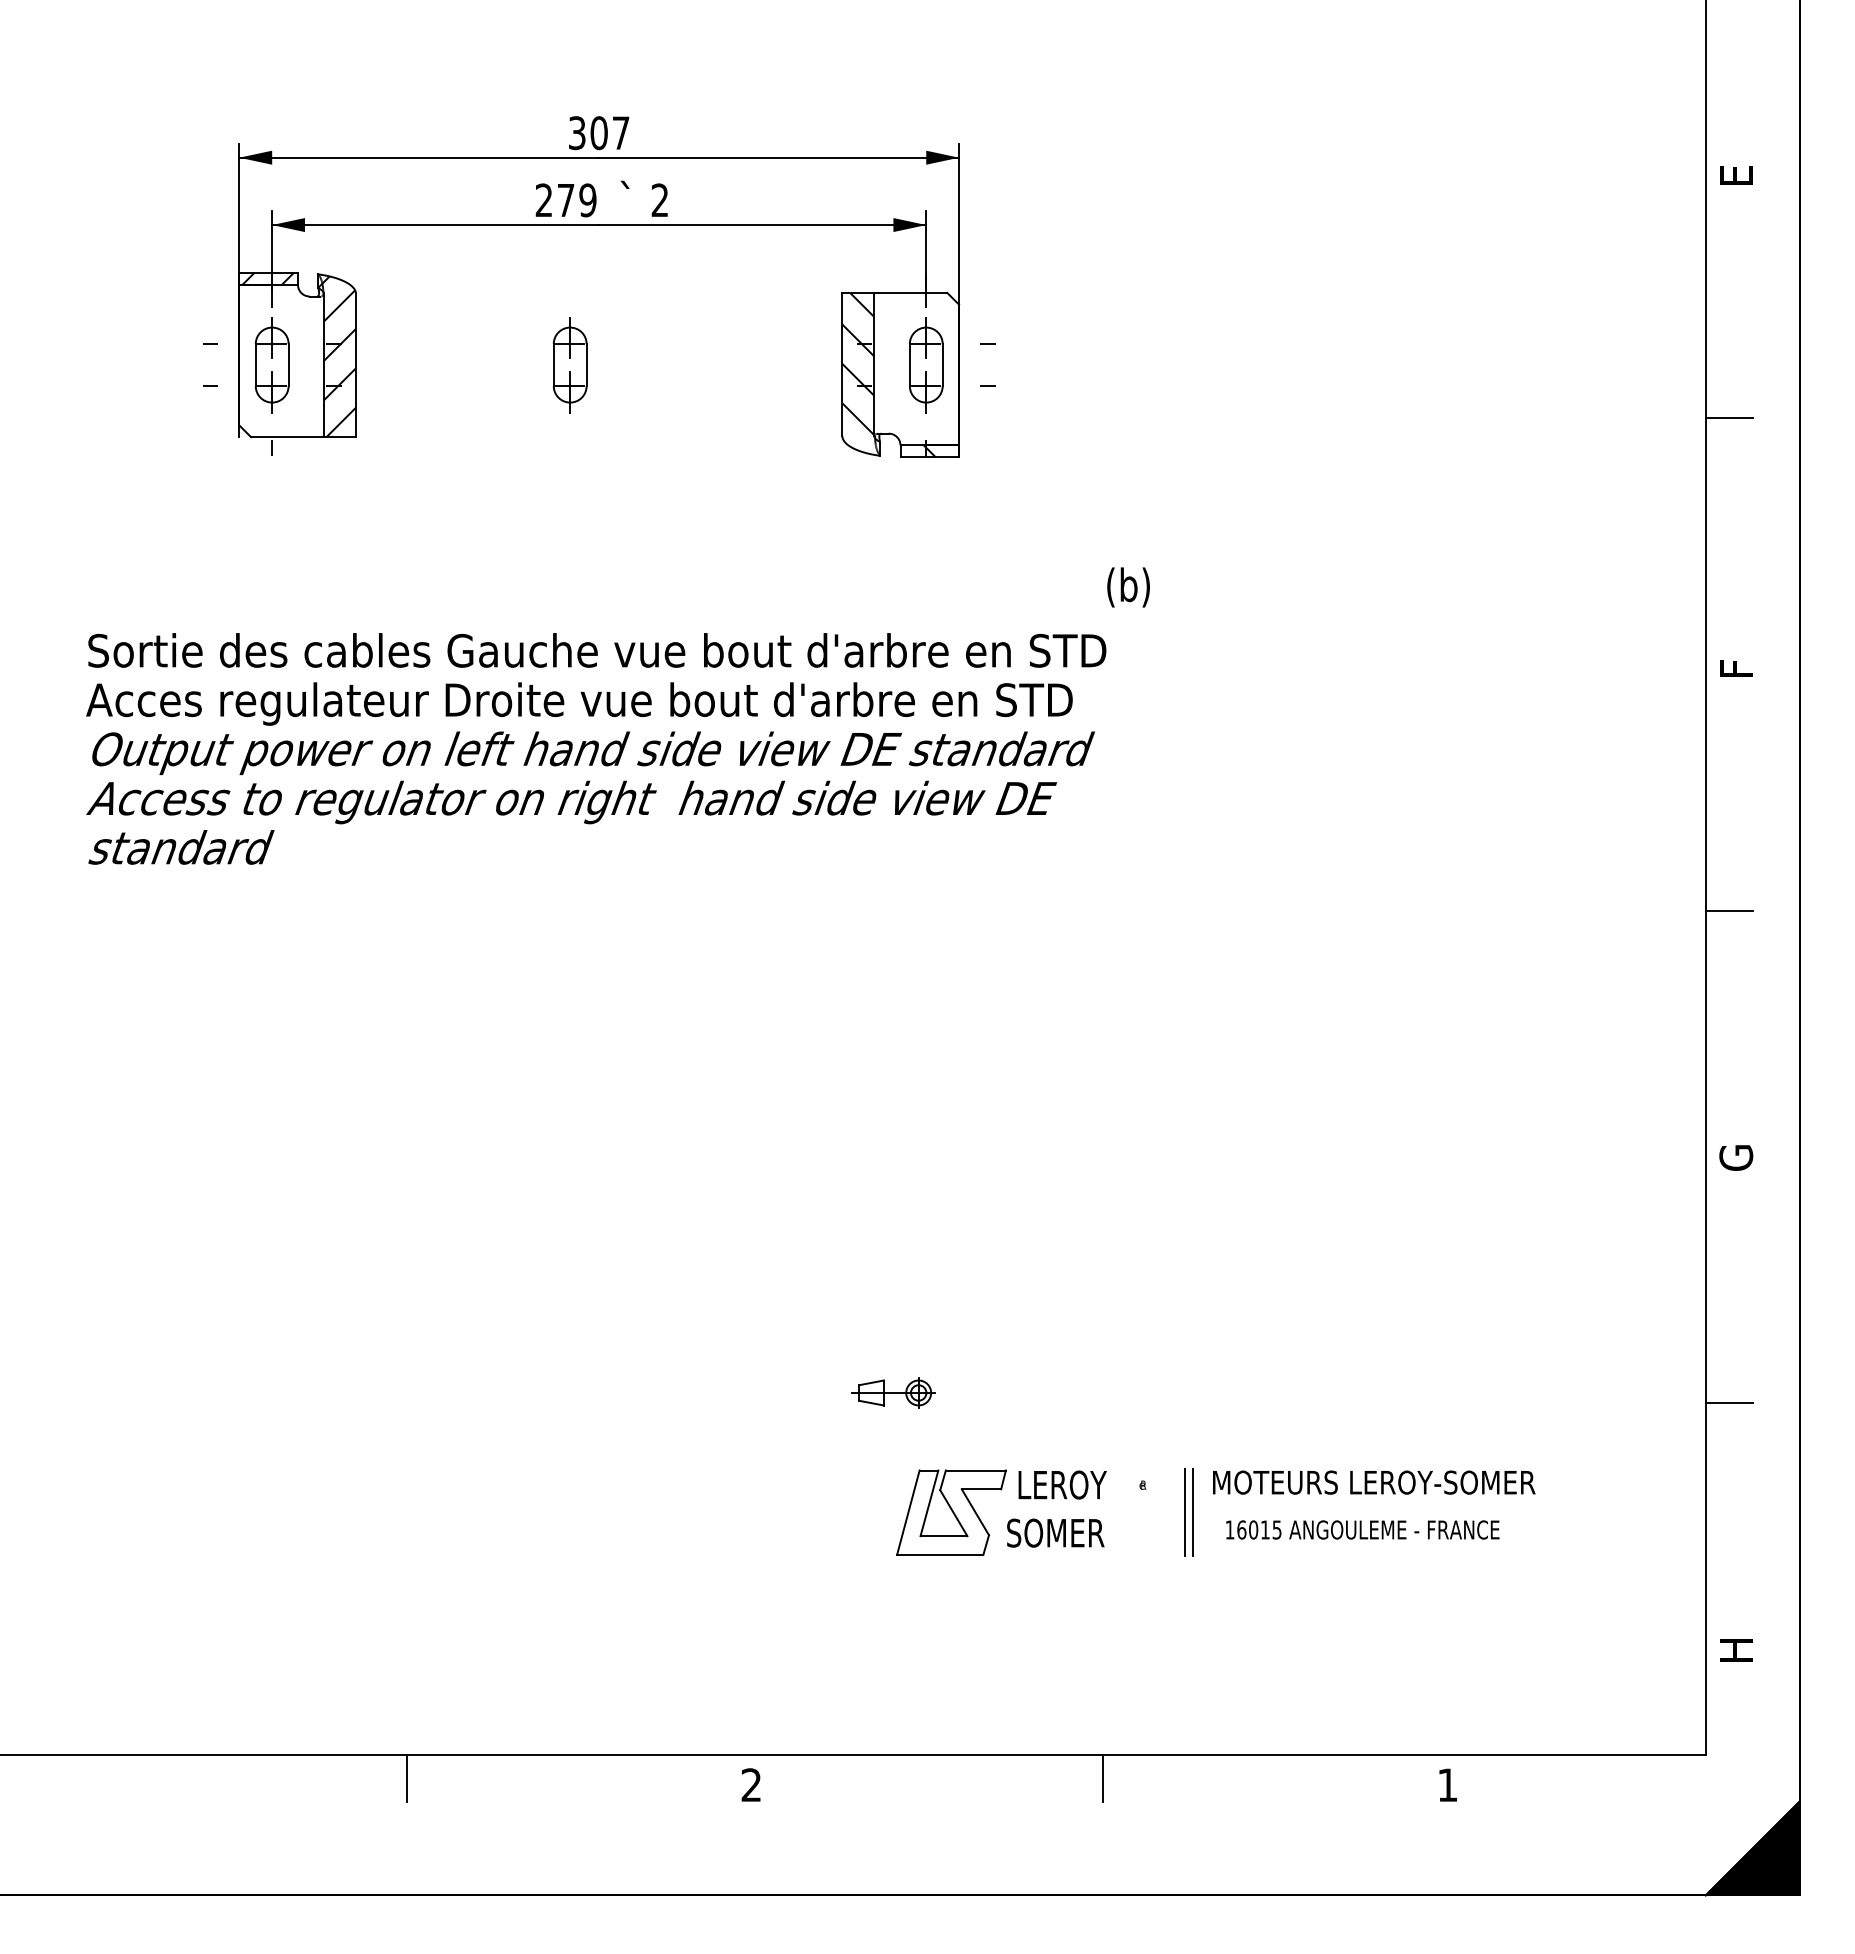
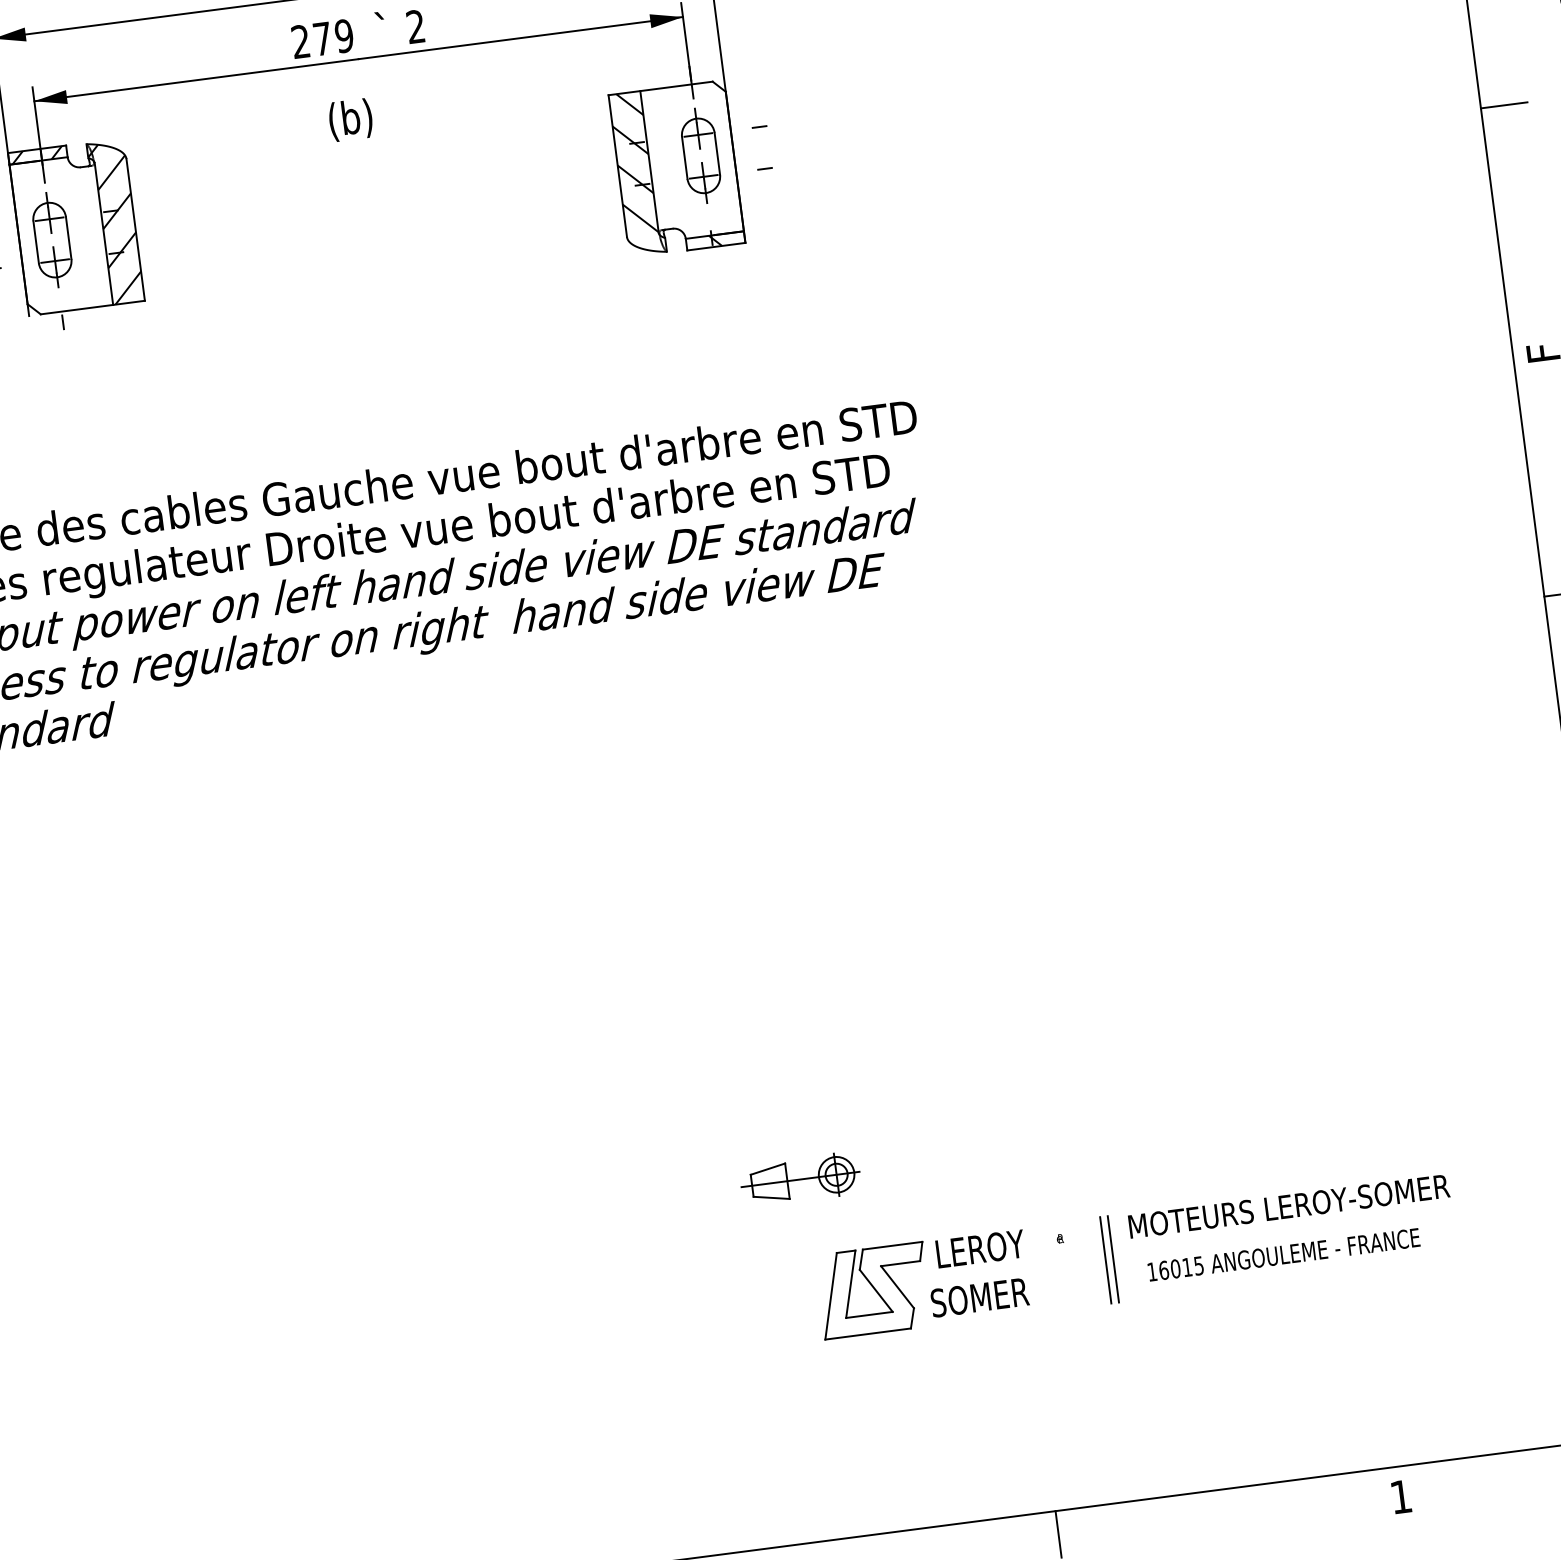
part: (569, 365) -> (347, 202), removed
text: (1128, 587) -> (350, 120), moved
part: (893, 1392) -> (800, 1178), size x1.43

